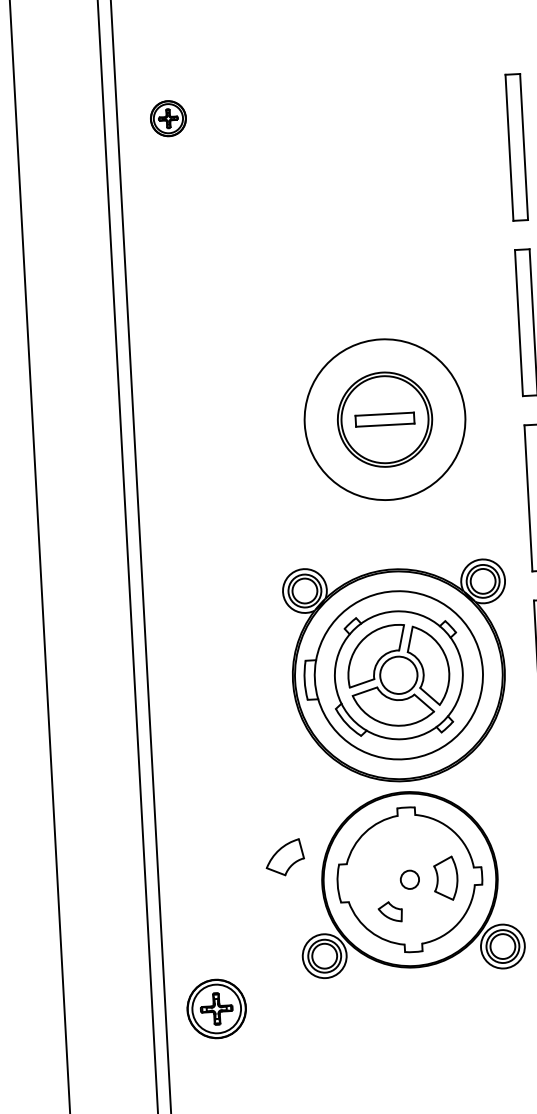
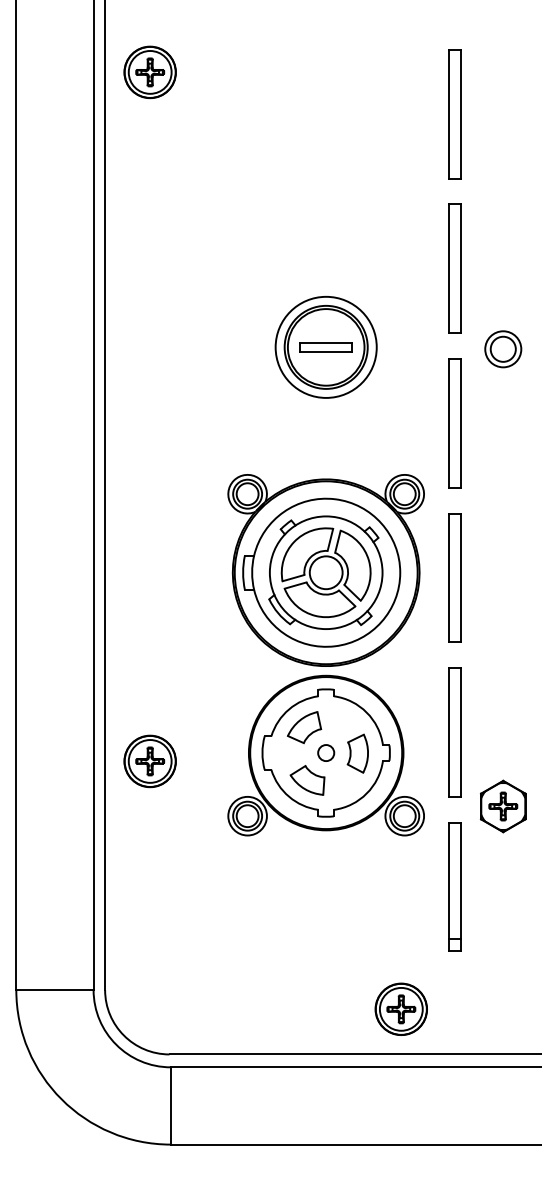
part: (167, 118) -> (149, 72), size x1.67
circle: (384, 418) -> (325, 346), size x0.71
part: (285, 857) -> (304, 727), moved
part: (390, 912) -> (307, 780), size x1.67
part: (215, 1009) -> (149, 761), moved

